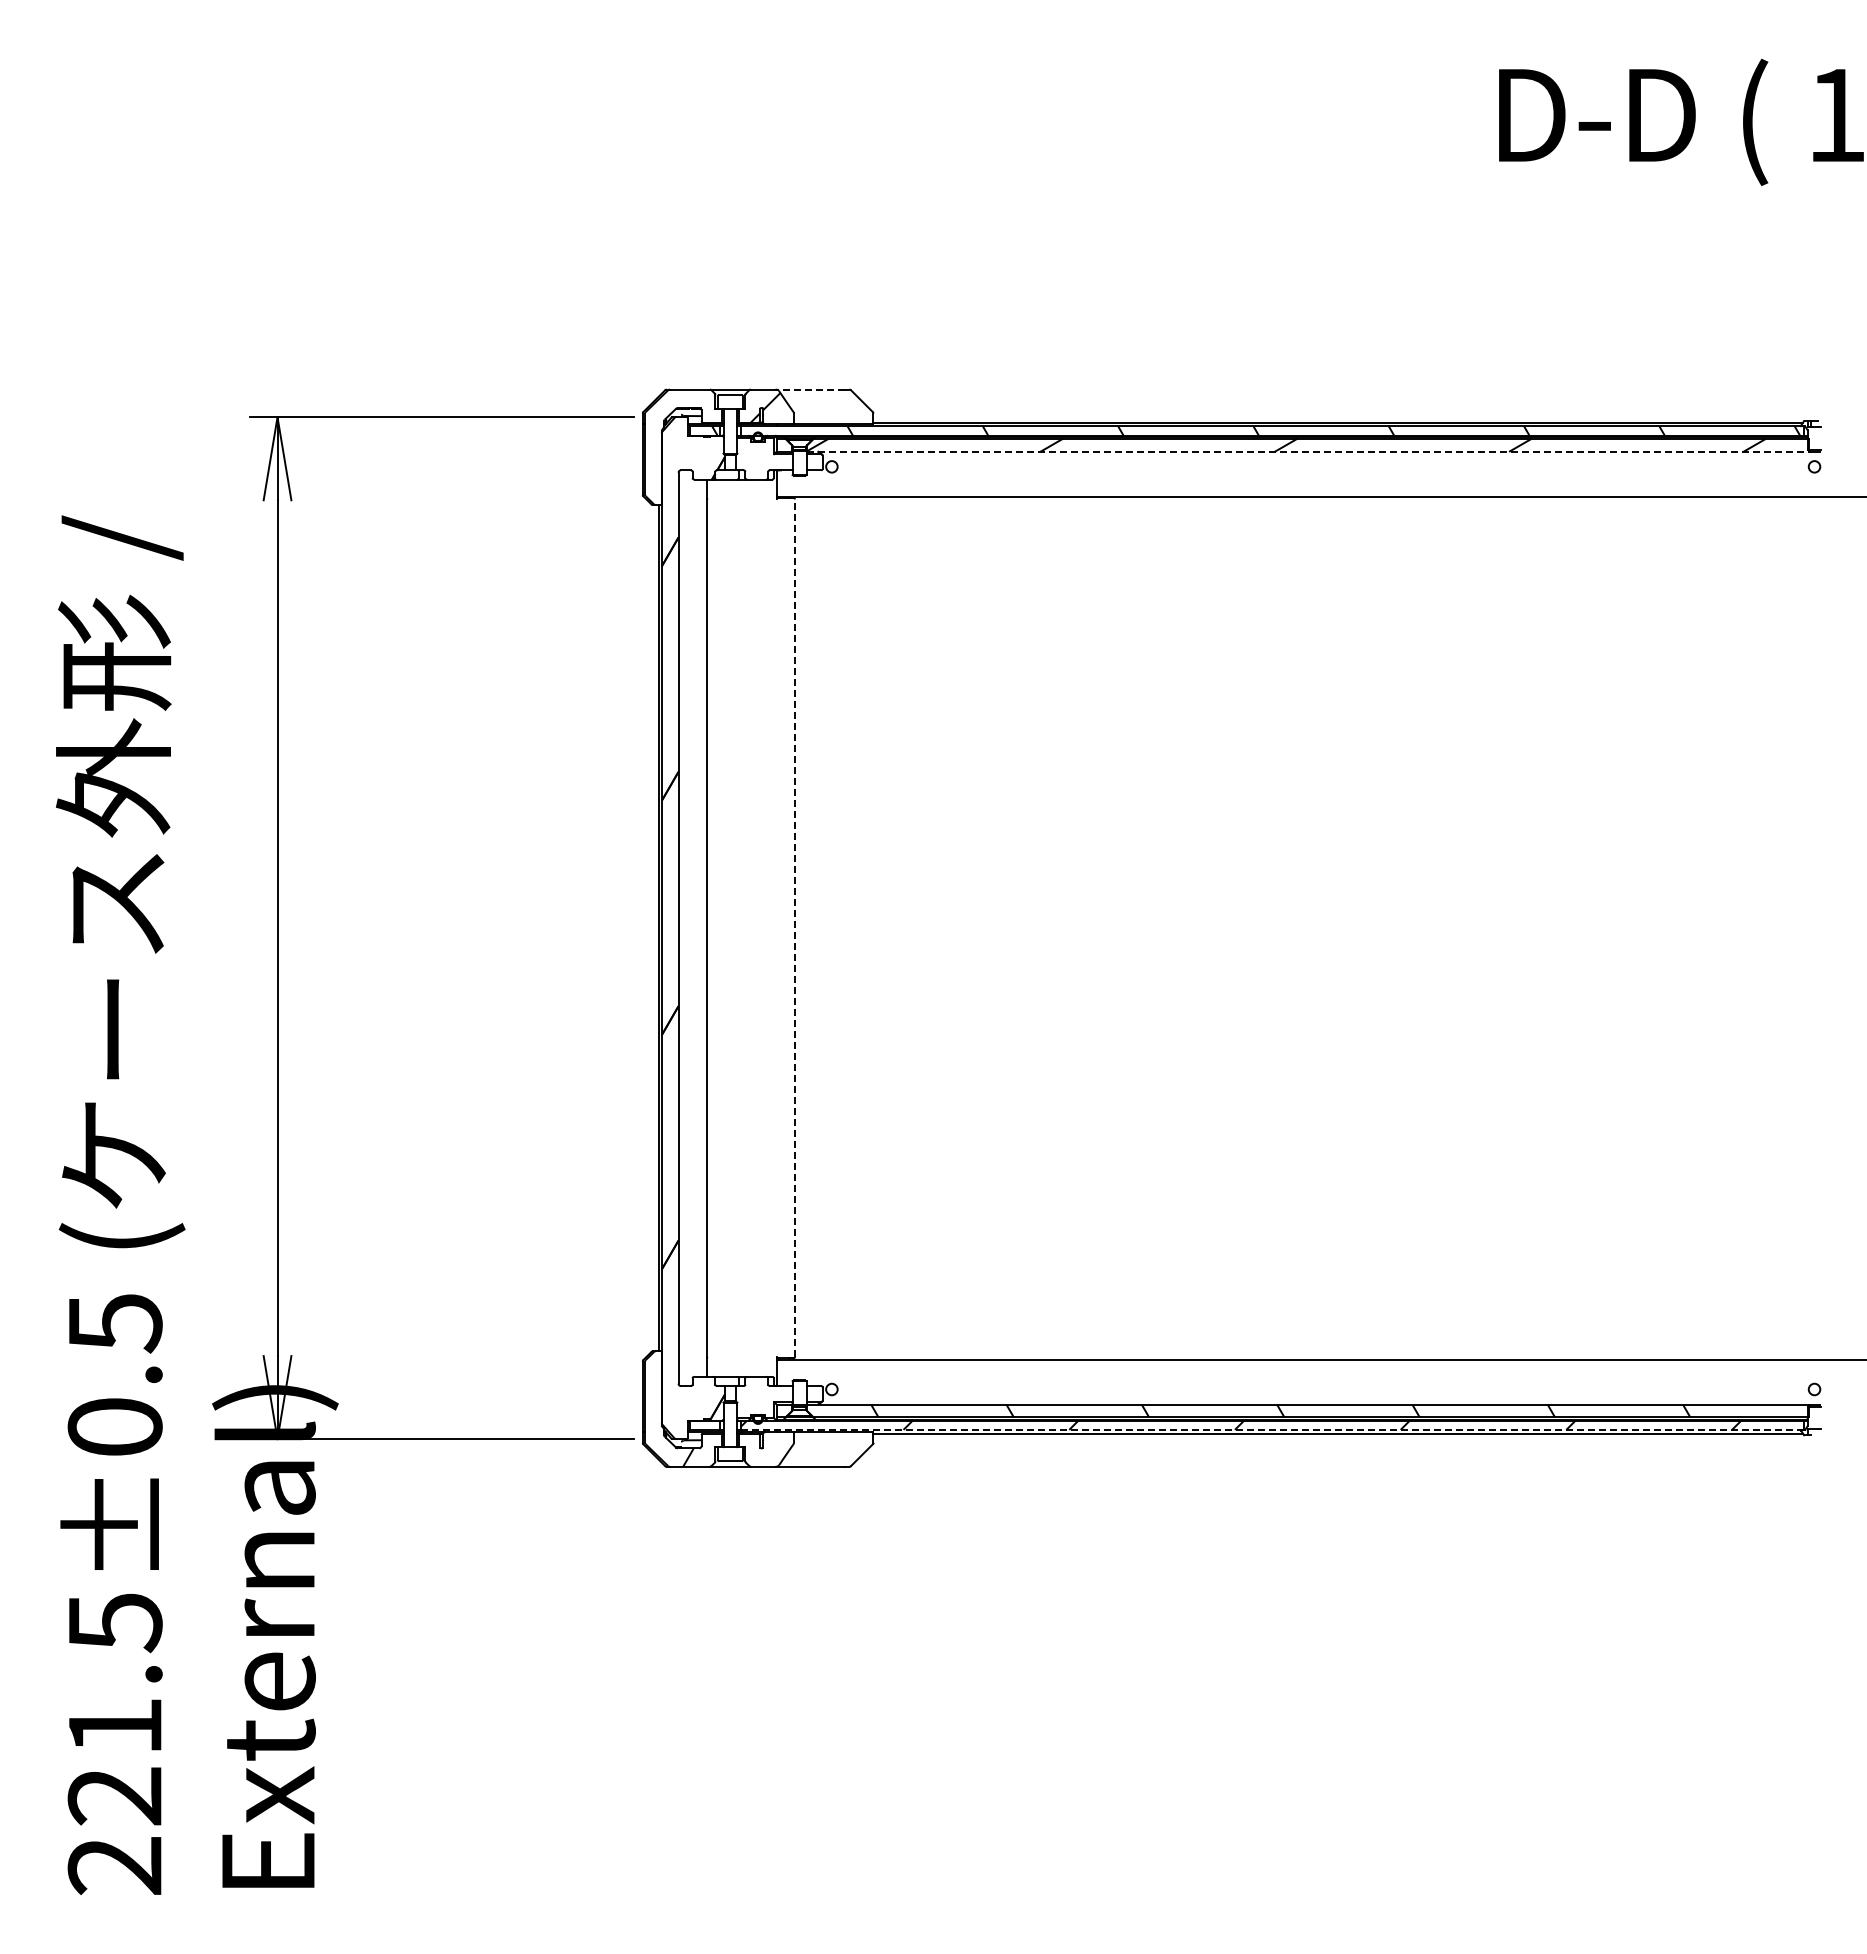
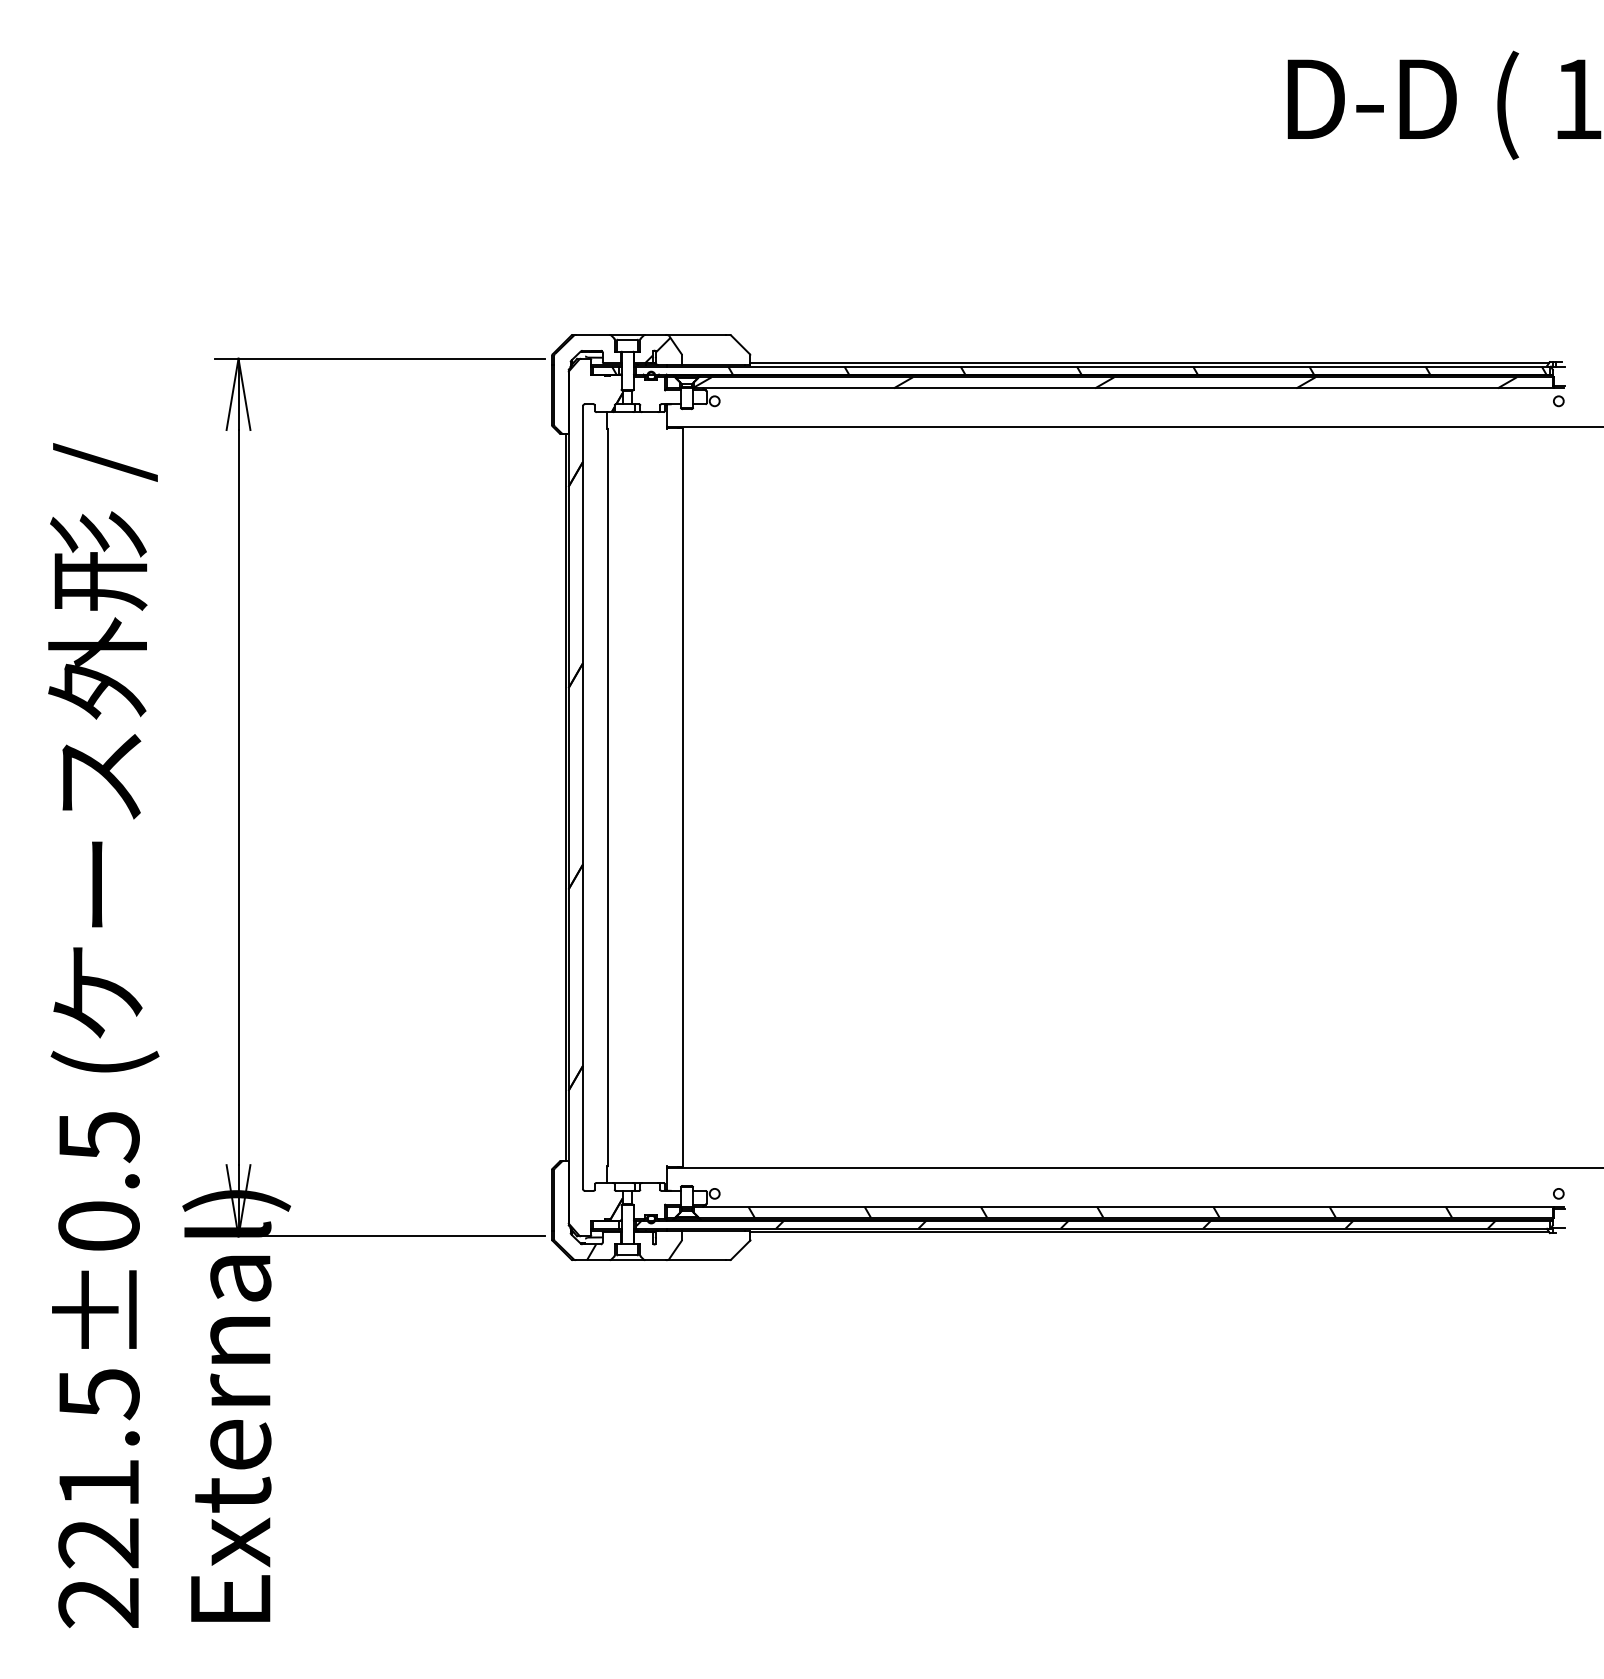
line: (810, 389) -> (696, 334), dashed -> solid
line: (1308, 451) -> (1124, 388), dashed -> solid
line: (795, 928) -> (683, 797), dashed -> solid
line: (1272, 1429) -> (1093, 1228), dashed -> solid

